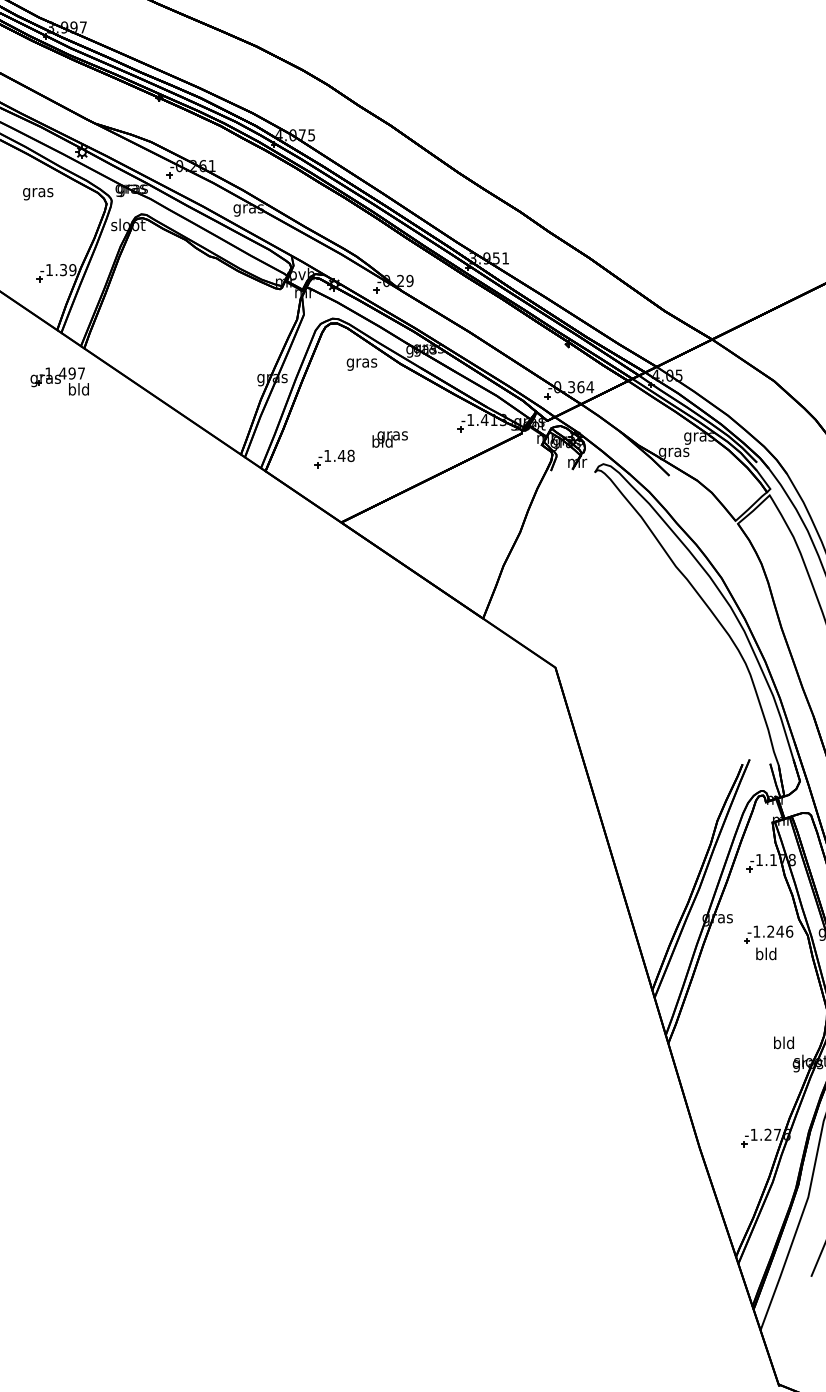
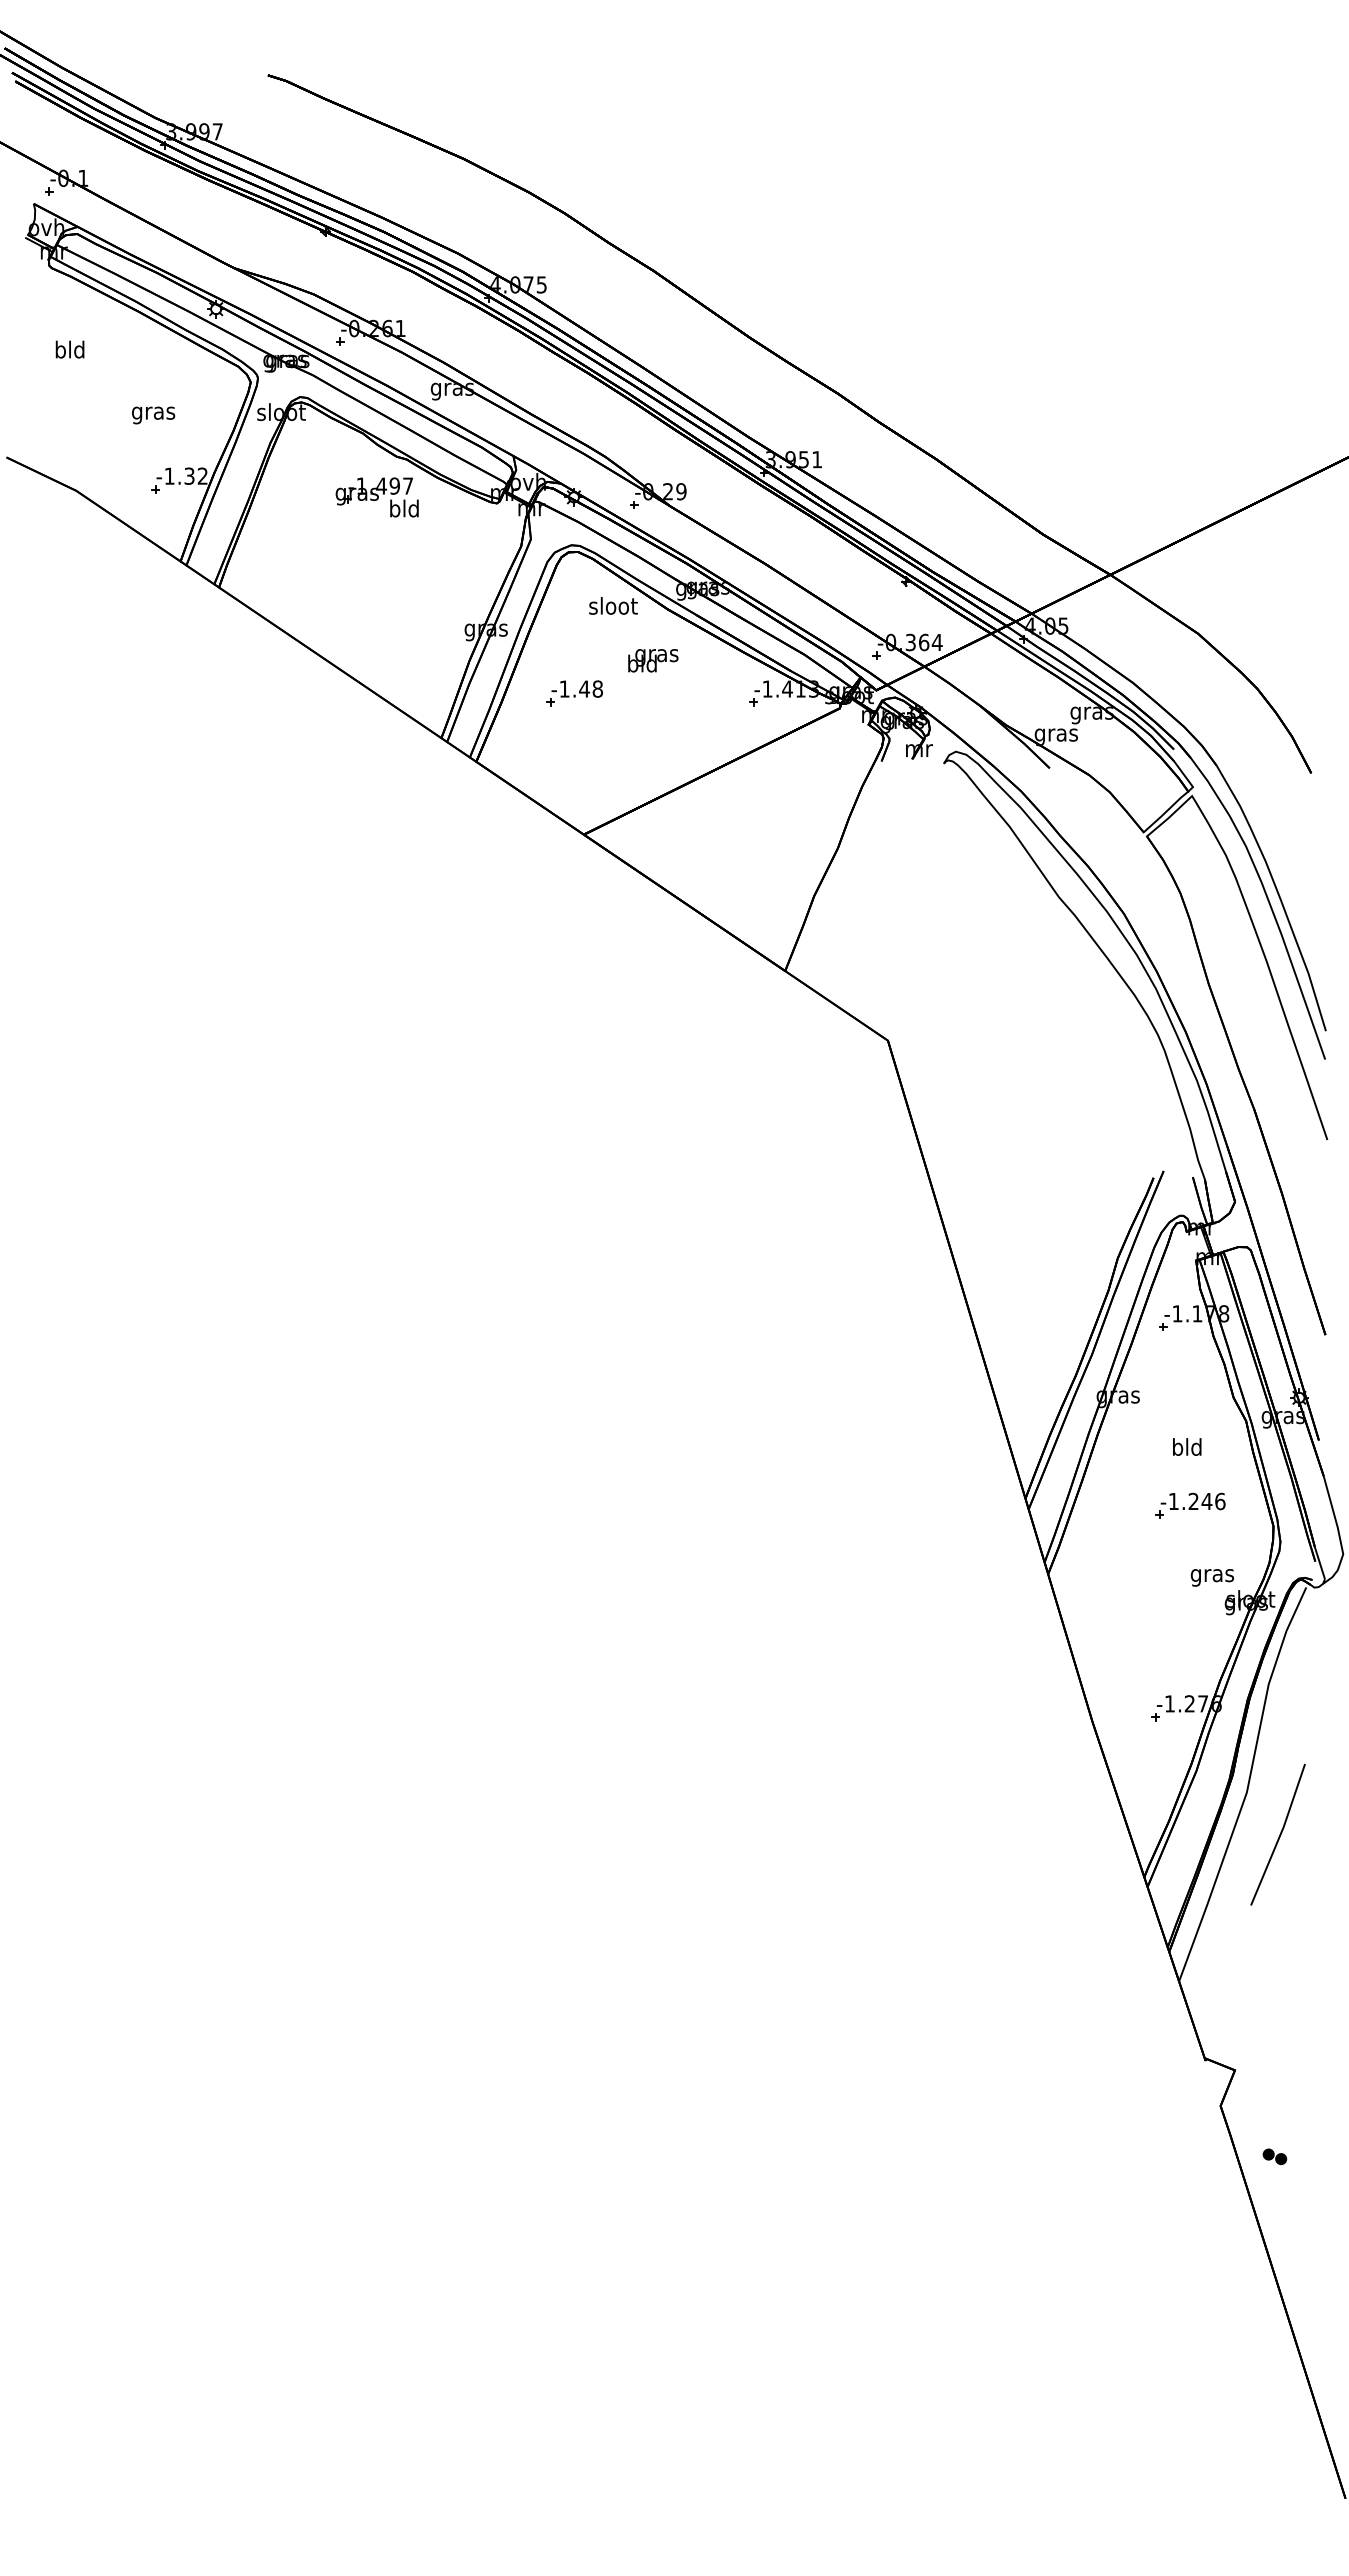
text: (38, 194) -> (153, 415), moved
text: (72, 269) -> (202, 475), -1.39 -> -1.32
text: (362, 363) -> (613, 608), gras -> sloot
part: (59, 381) -> (376, 497), moved
text: (390, 439) -> (653, 660), moved
part: (334, 459) -> (574, 693), moved
part: (768, 934) -> (1190, 1505), moved
text: (784, 1044) -> (1212, 1575), bld -> gras

